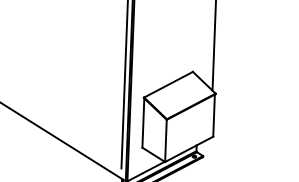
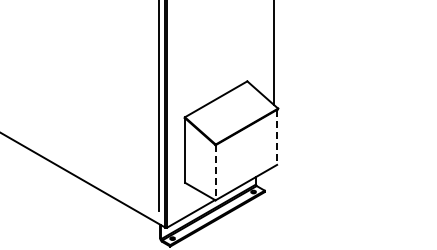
line: (214, 115) -> (277, 137), solid -> dashed
line: (165, 140) -> (215, 172), solid -> dashed

